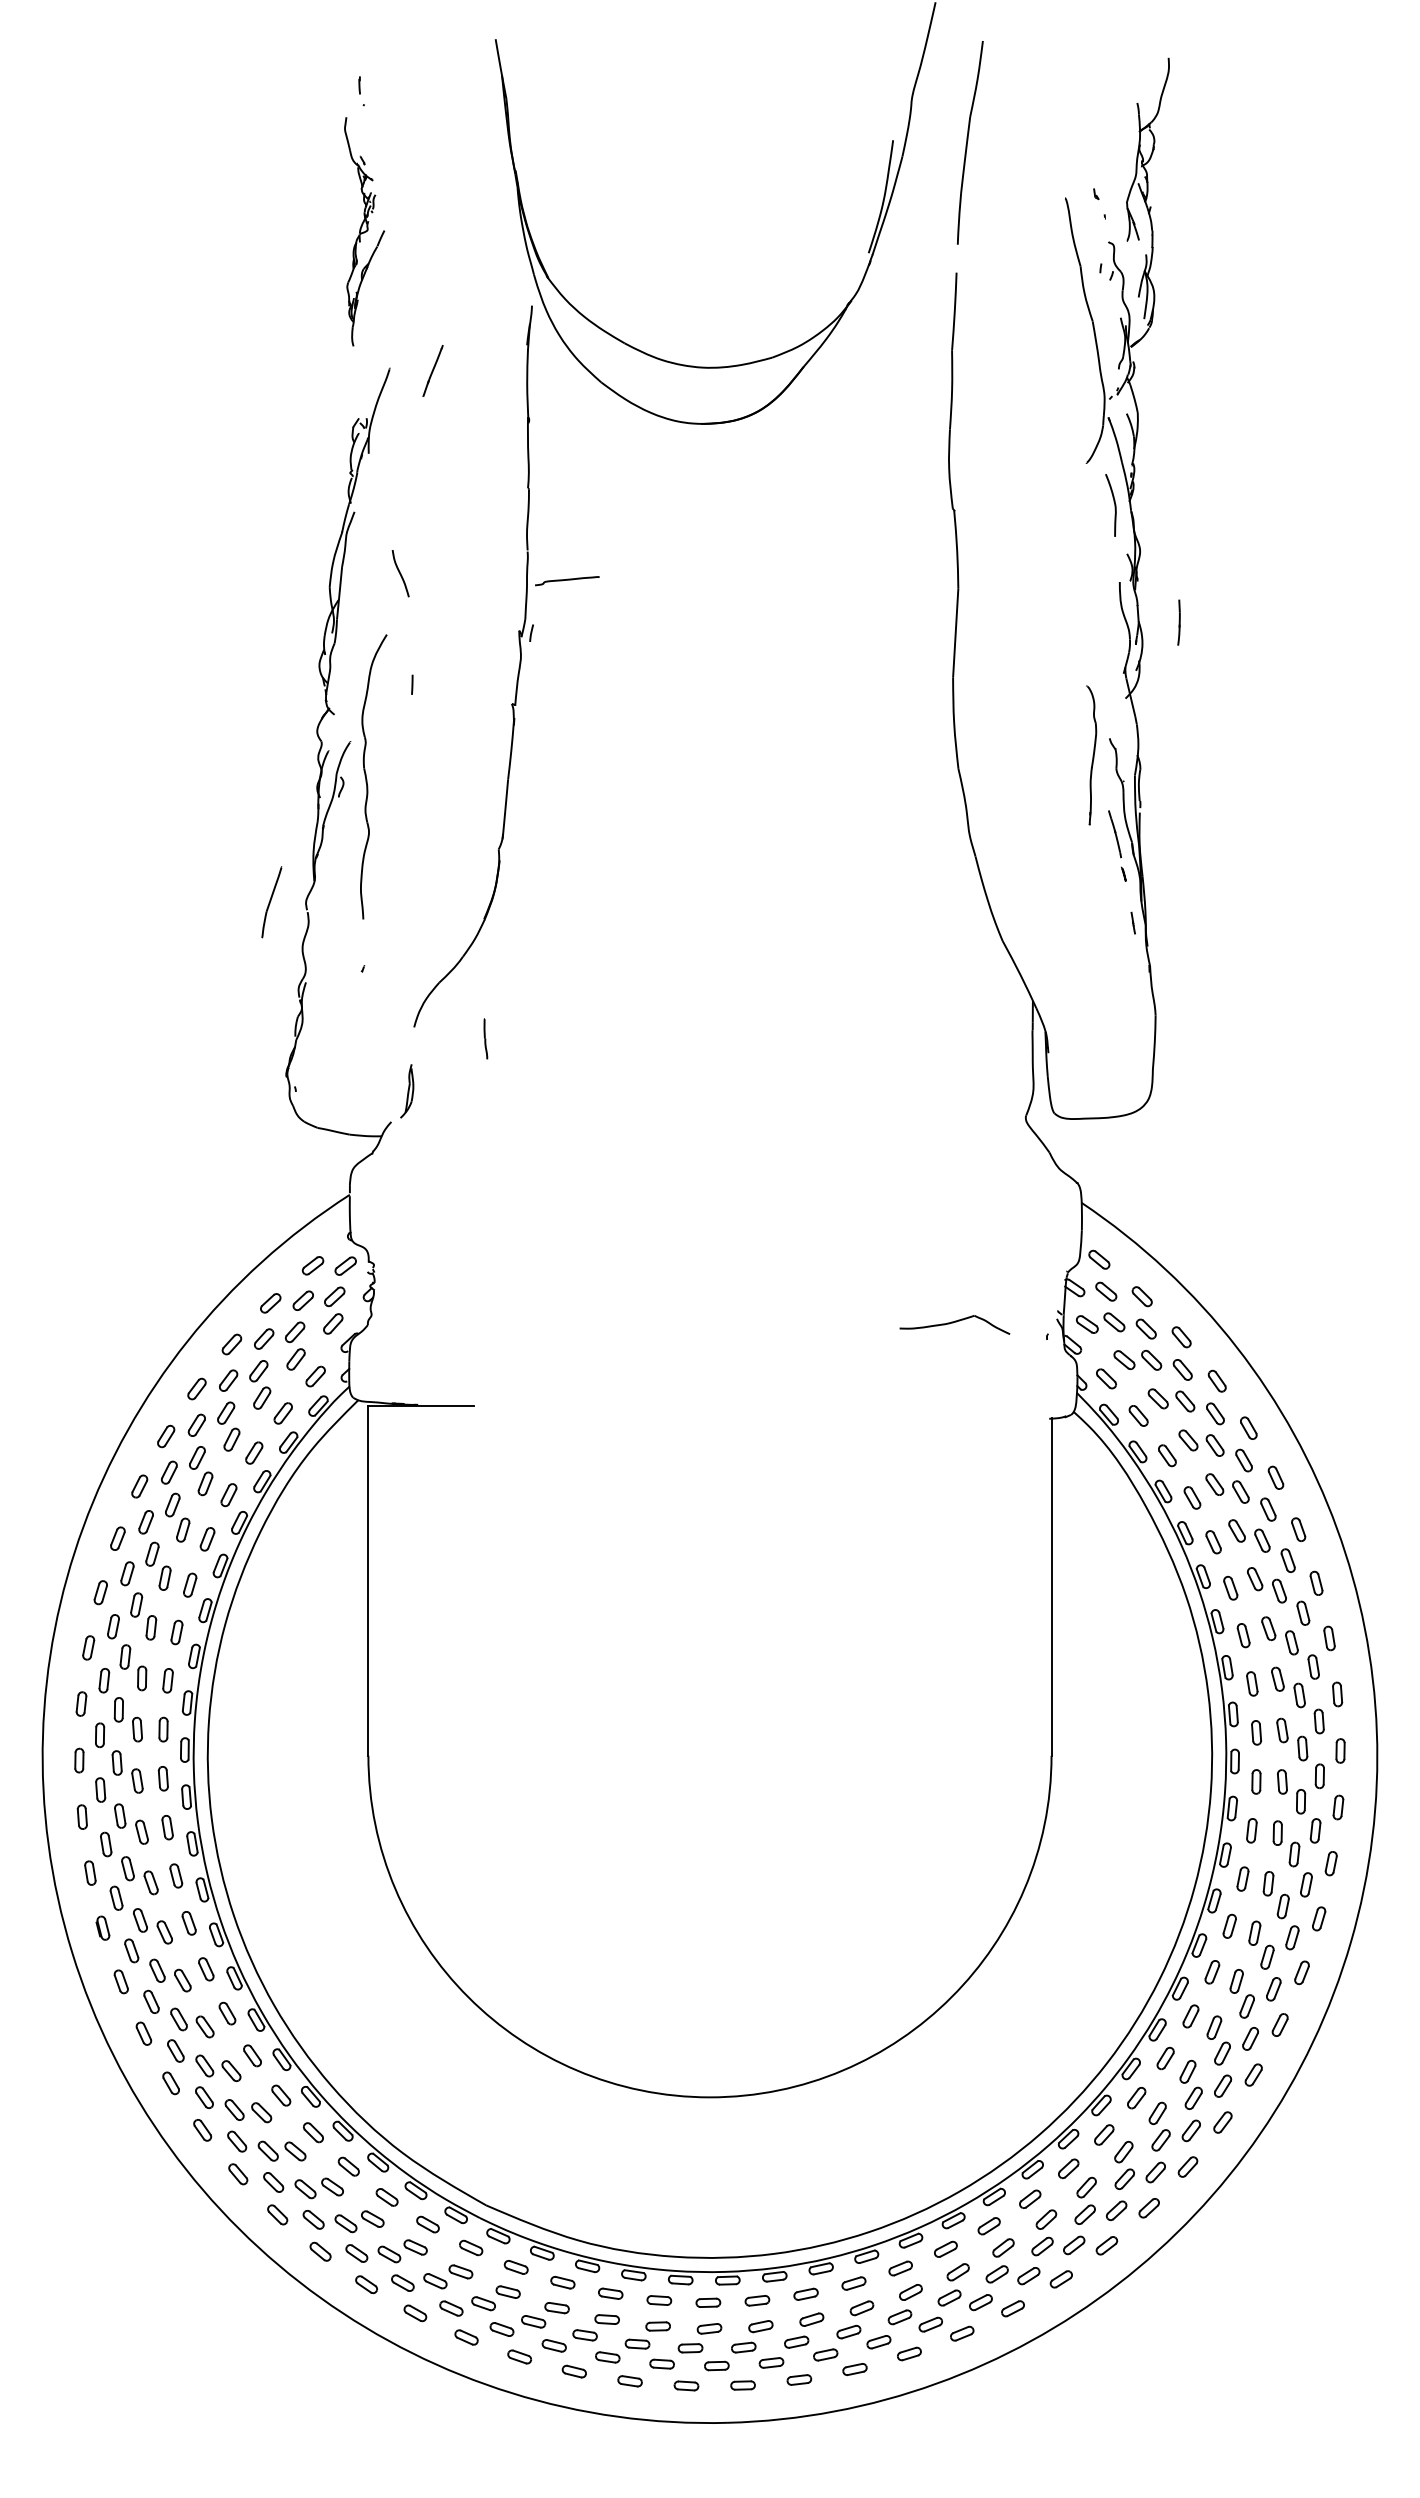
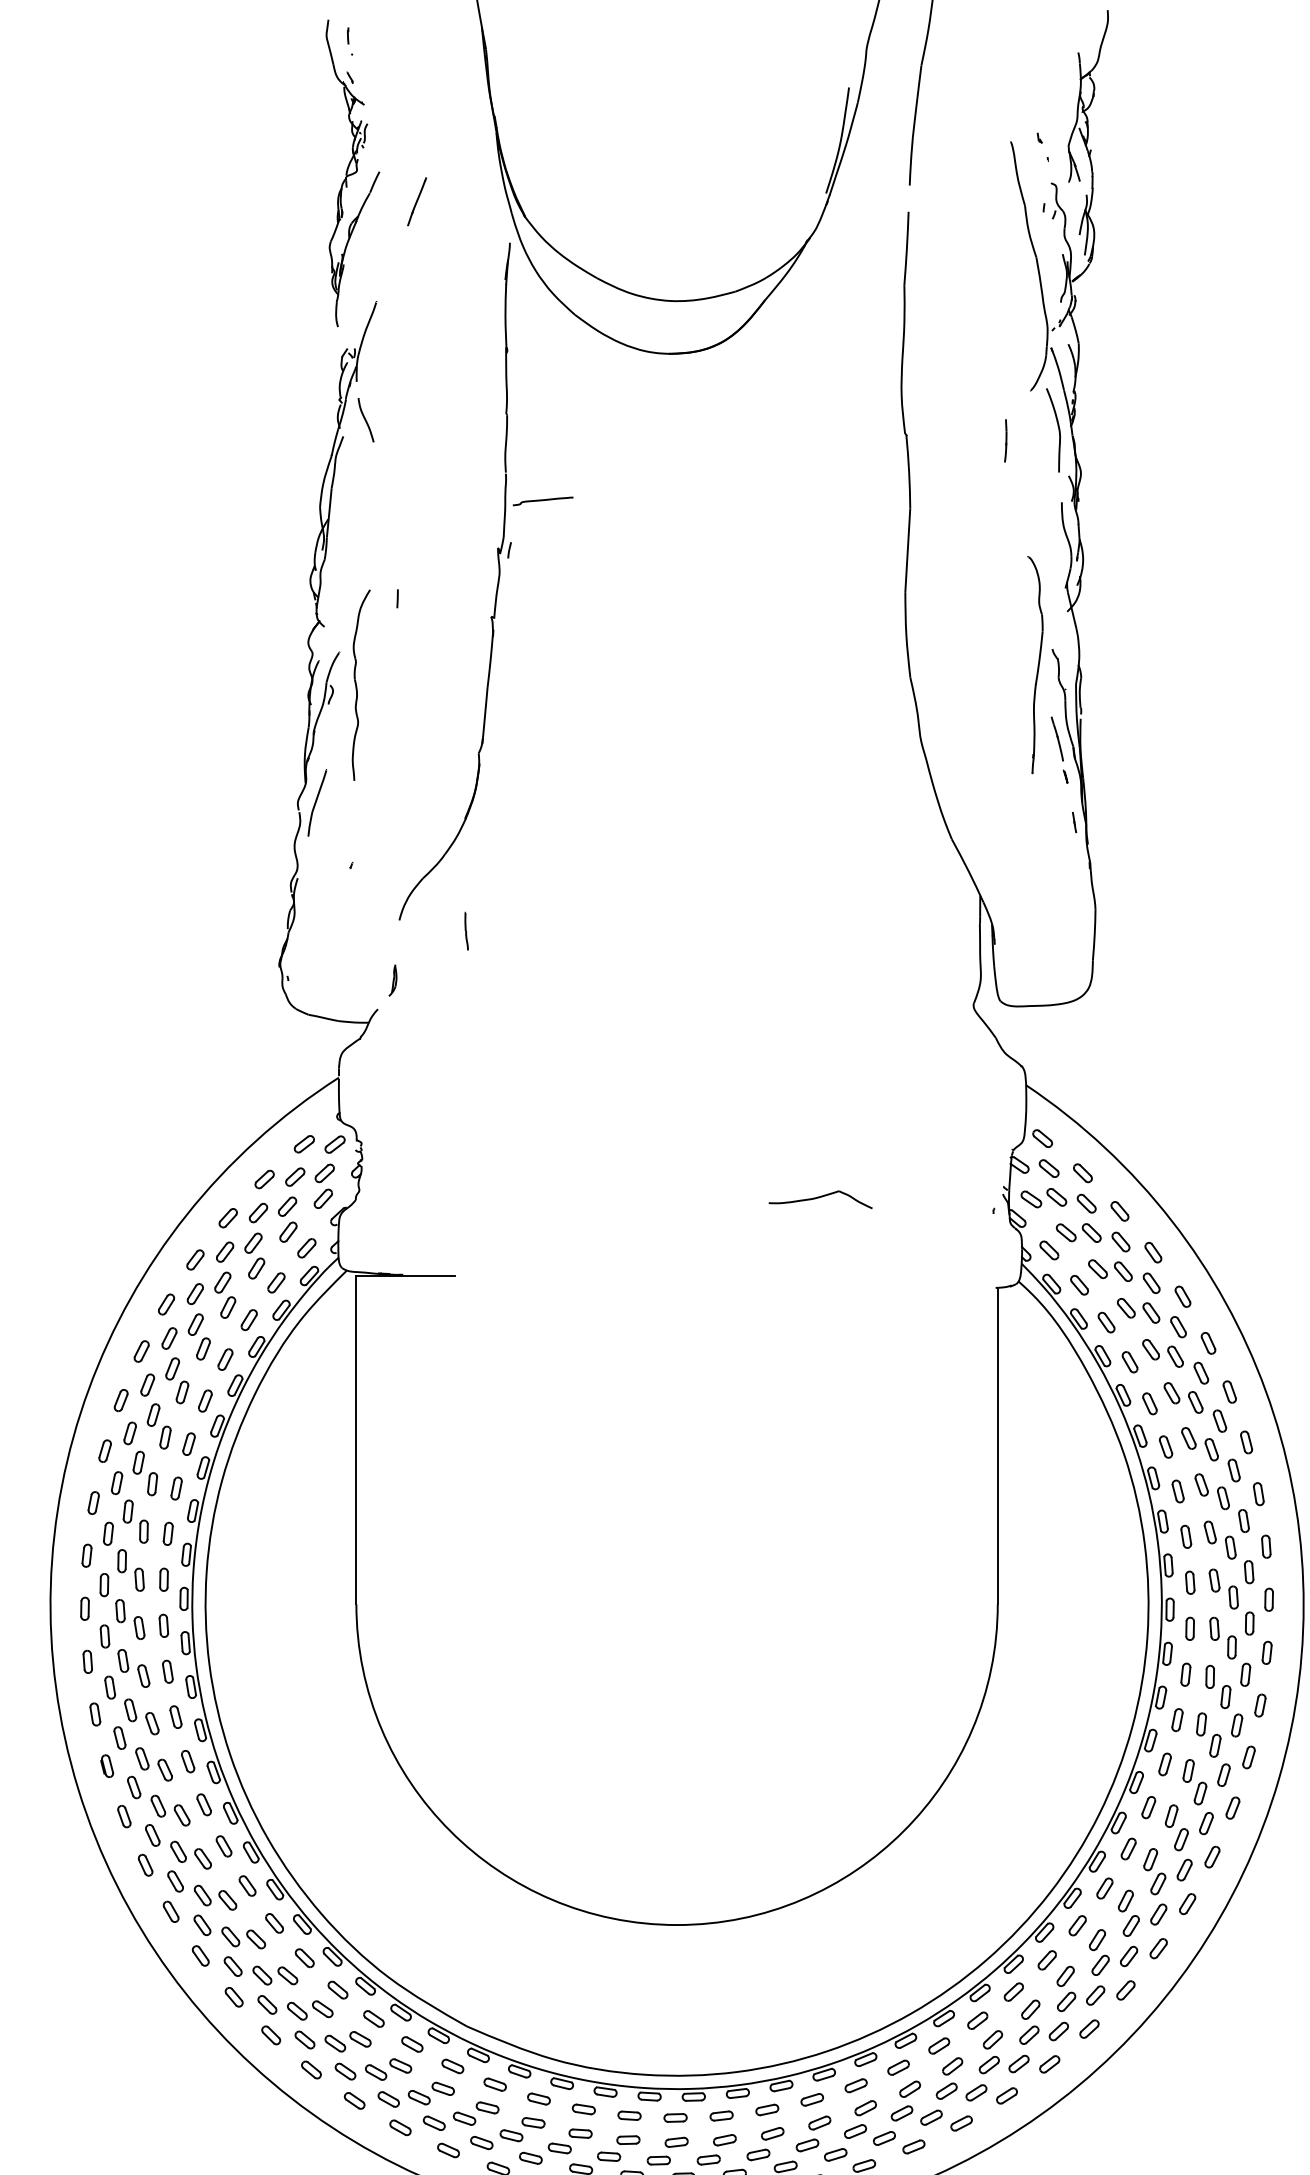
part: (364, 231) -> (352, 173), size x1.43
line: (432, 370) -> (416, 201), moved
part: (1110, 505) -> (1053, 430), size x1.43
curve: (400, 573) -> (365, 420), moved
line: (1178, 622) -> (1005, 440), moved
part: (1091, 755) -> (1035, 665), size x1.67
part: (373, 776) -> (361, 684), size x0.71
part: (271, 902) -> (317, 803), moved
part: (407, 1091) -> (393, 980), size x0.62
part: (954, 1324) -> (820, 1199), moved

